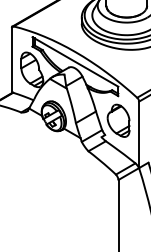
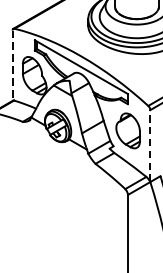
line: (11, 60) -> (12, 65), solid -> dashed
line: (139, 134) -> (150, 145), solid -> dashed

